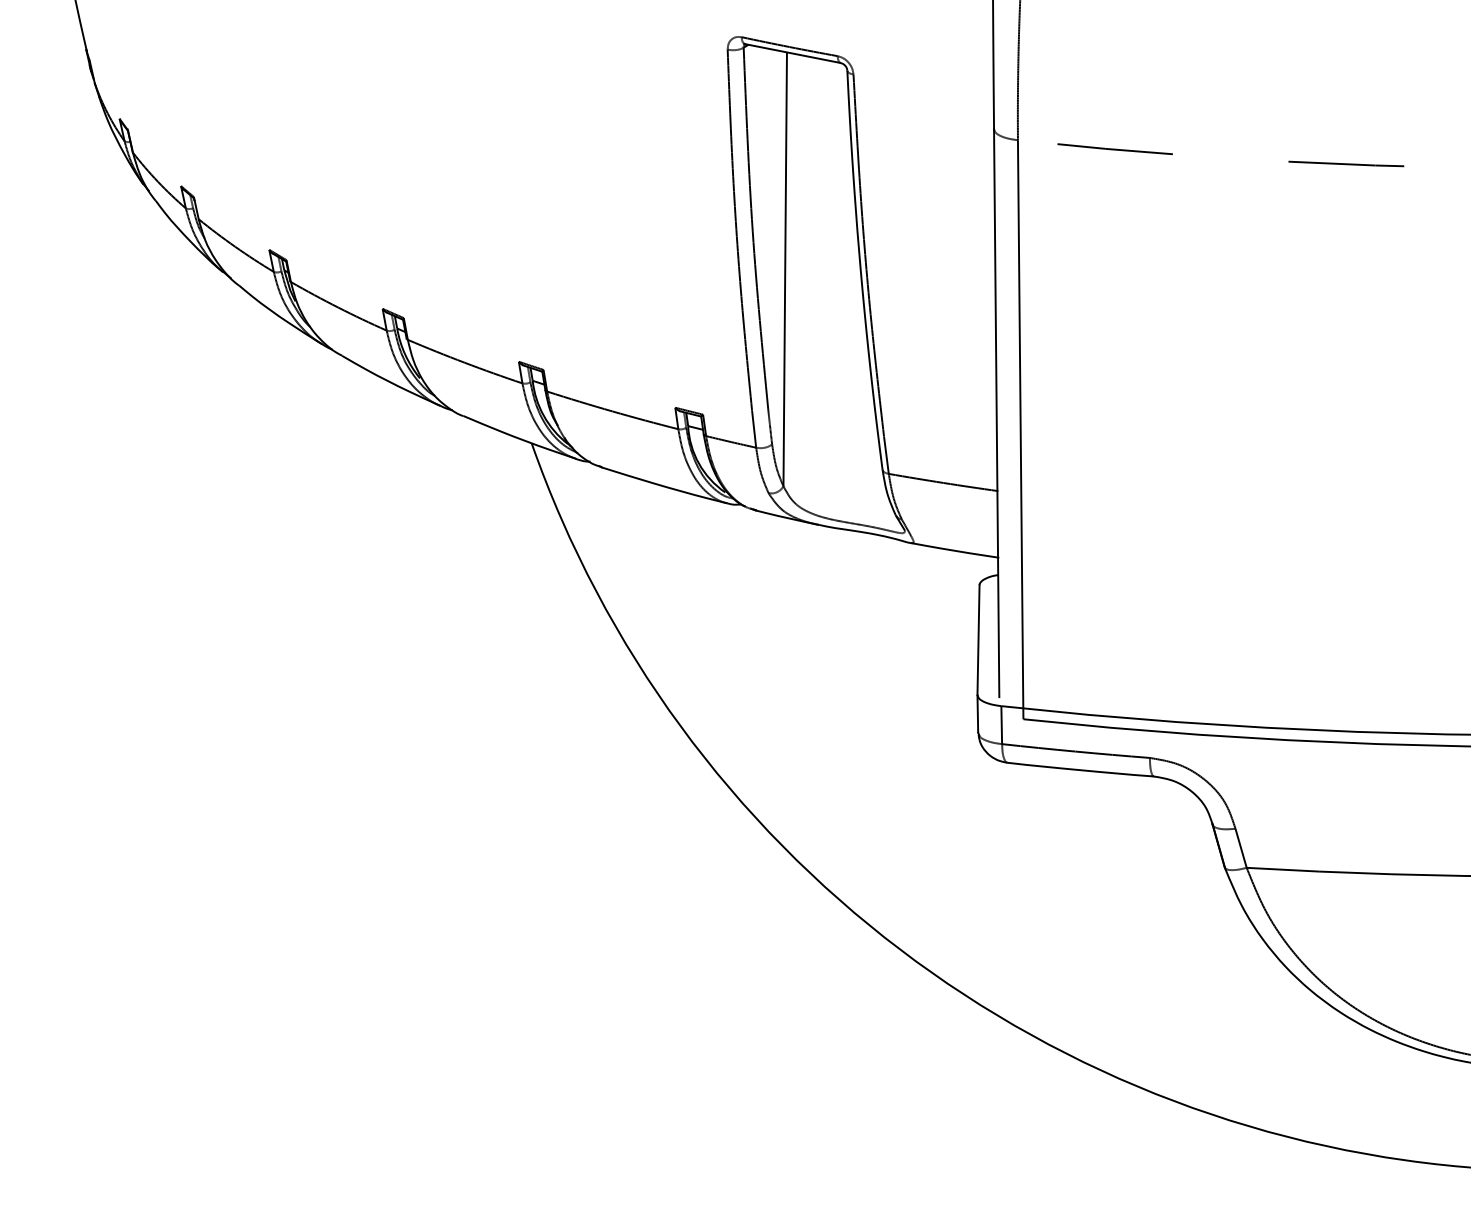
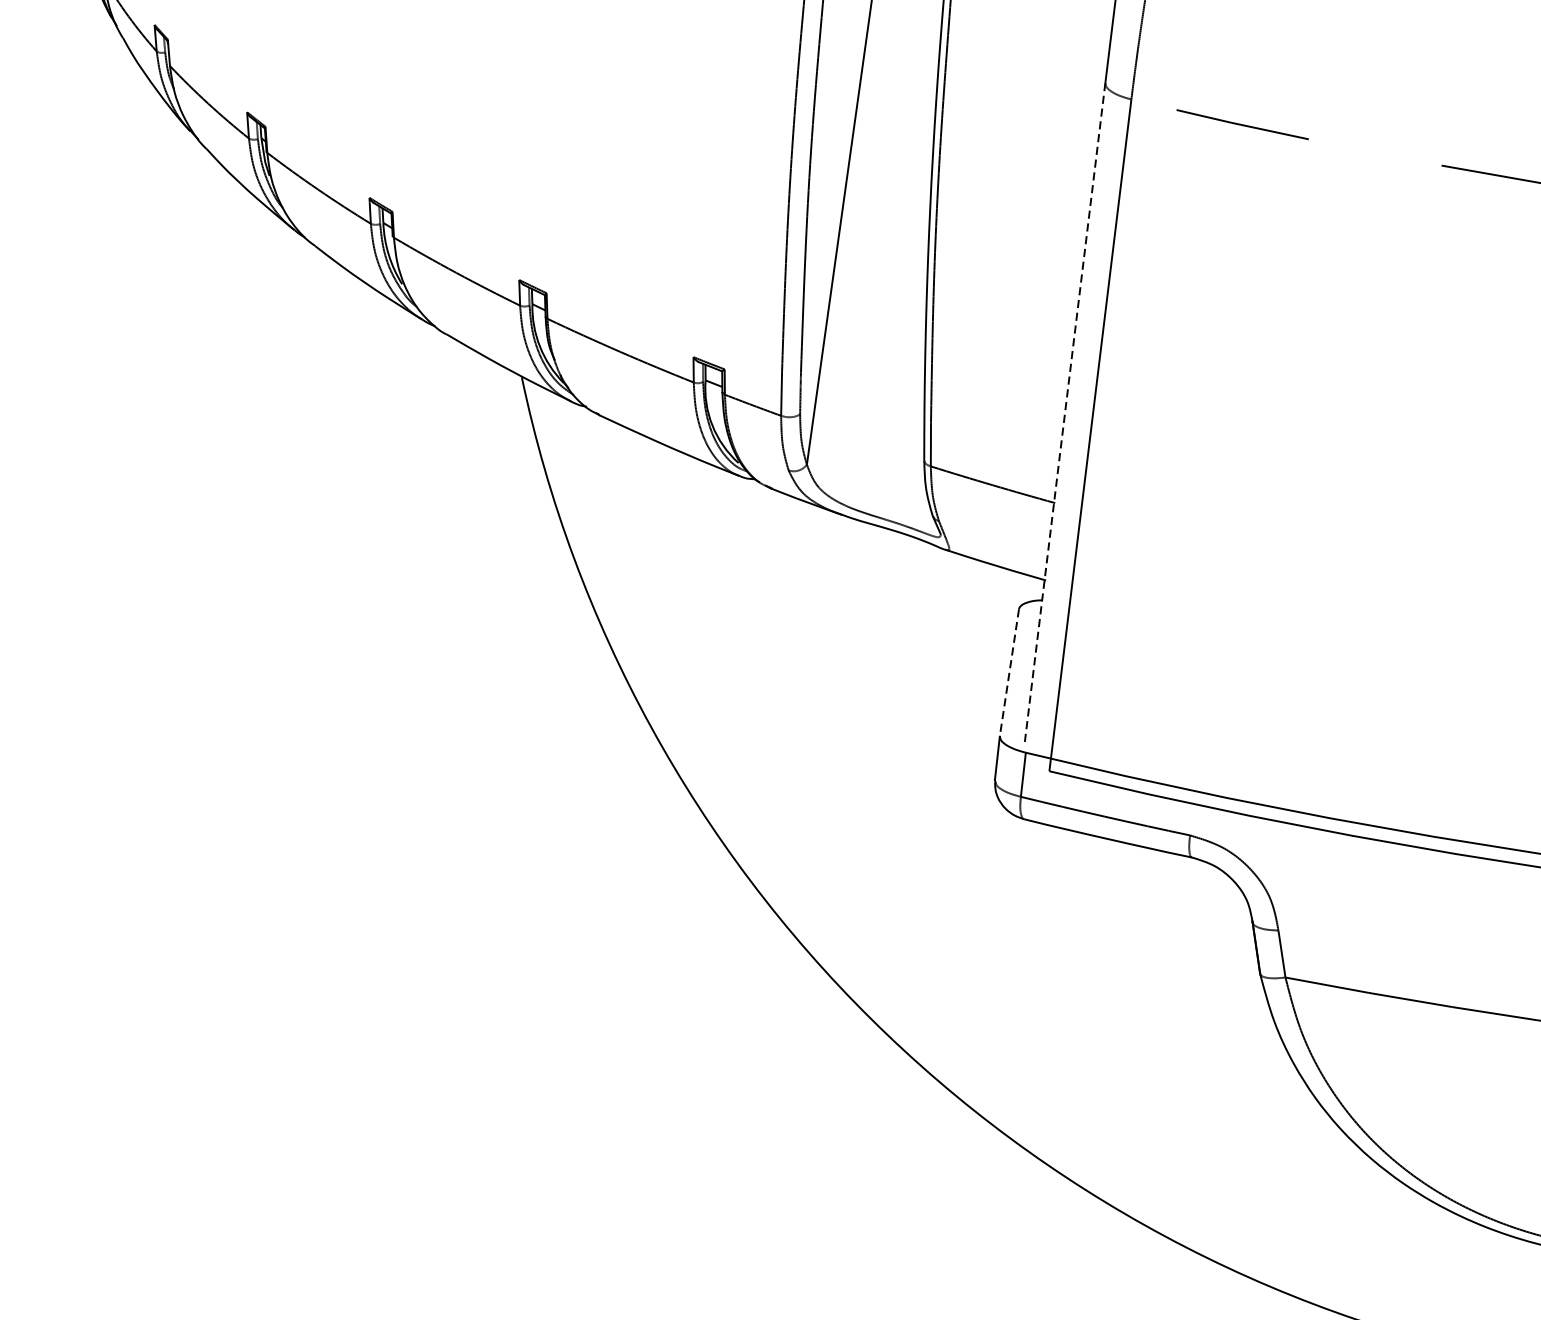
line: (996, 412) -> (1065, 411), solid -> dashed
line: (978, 640) -> (1009, 673), solid -> dashed

